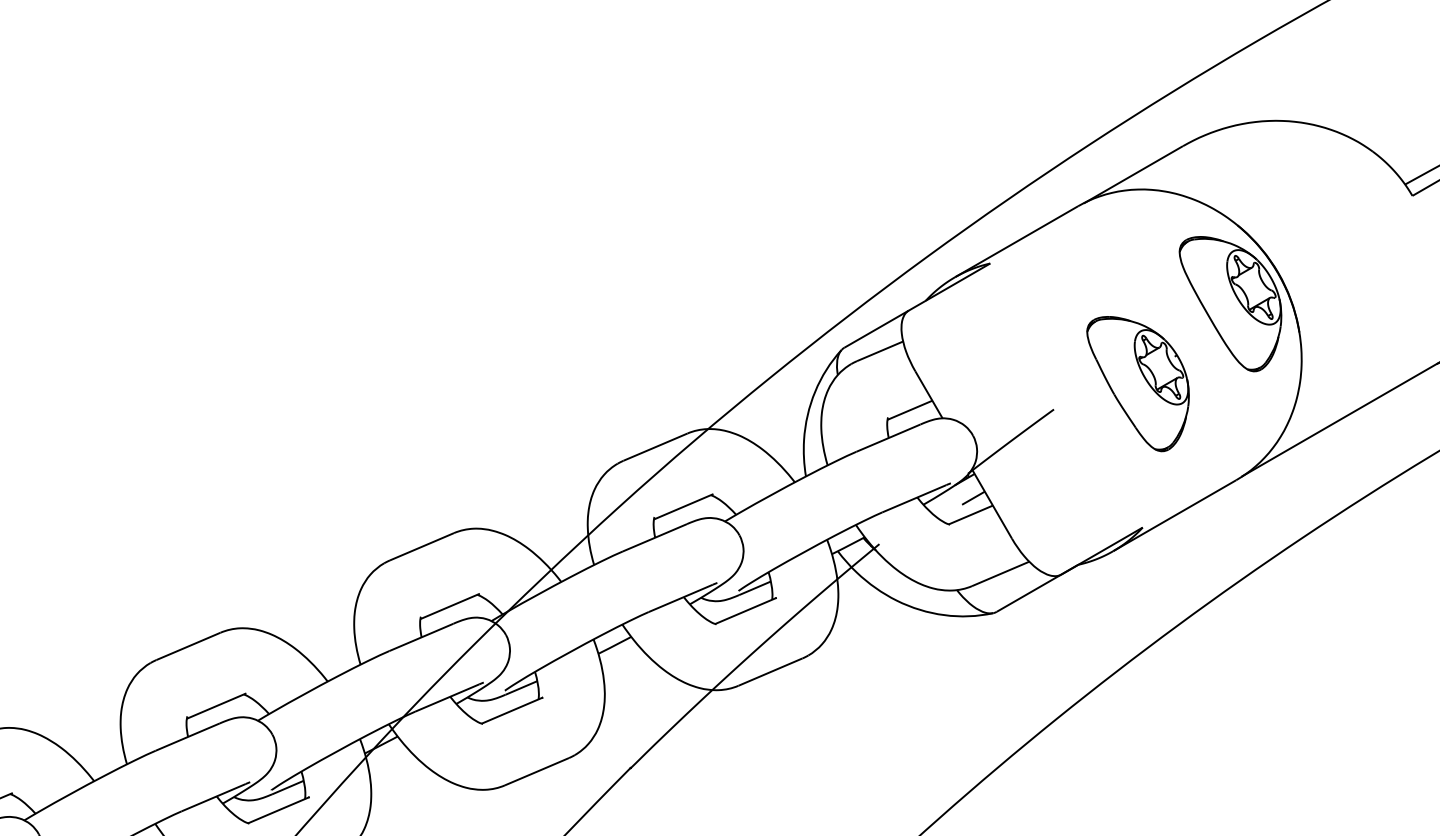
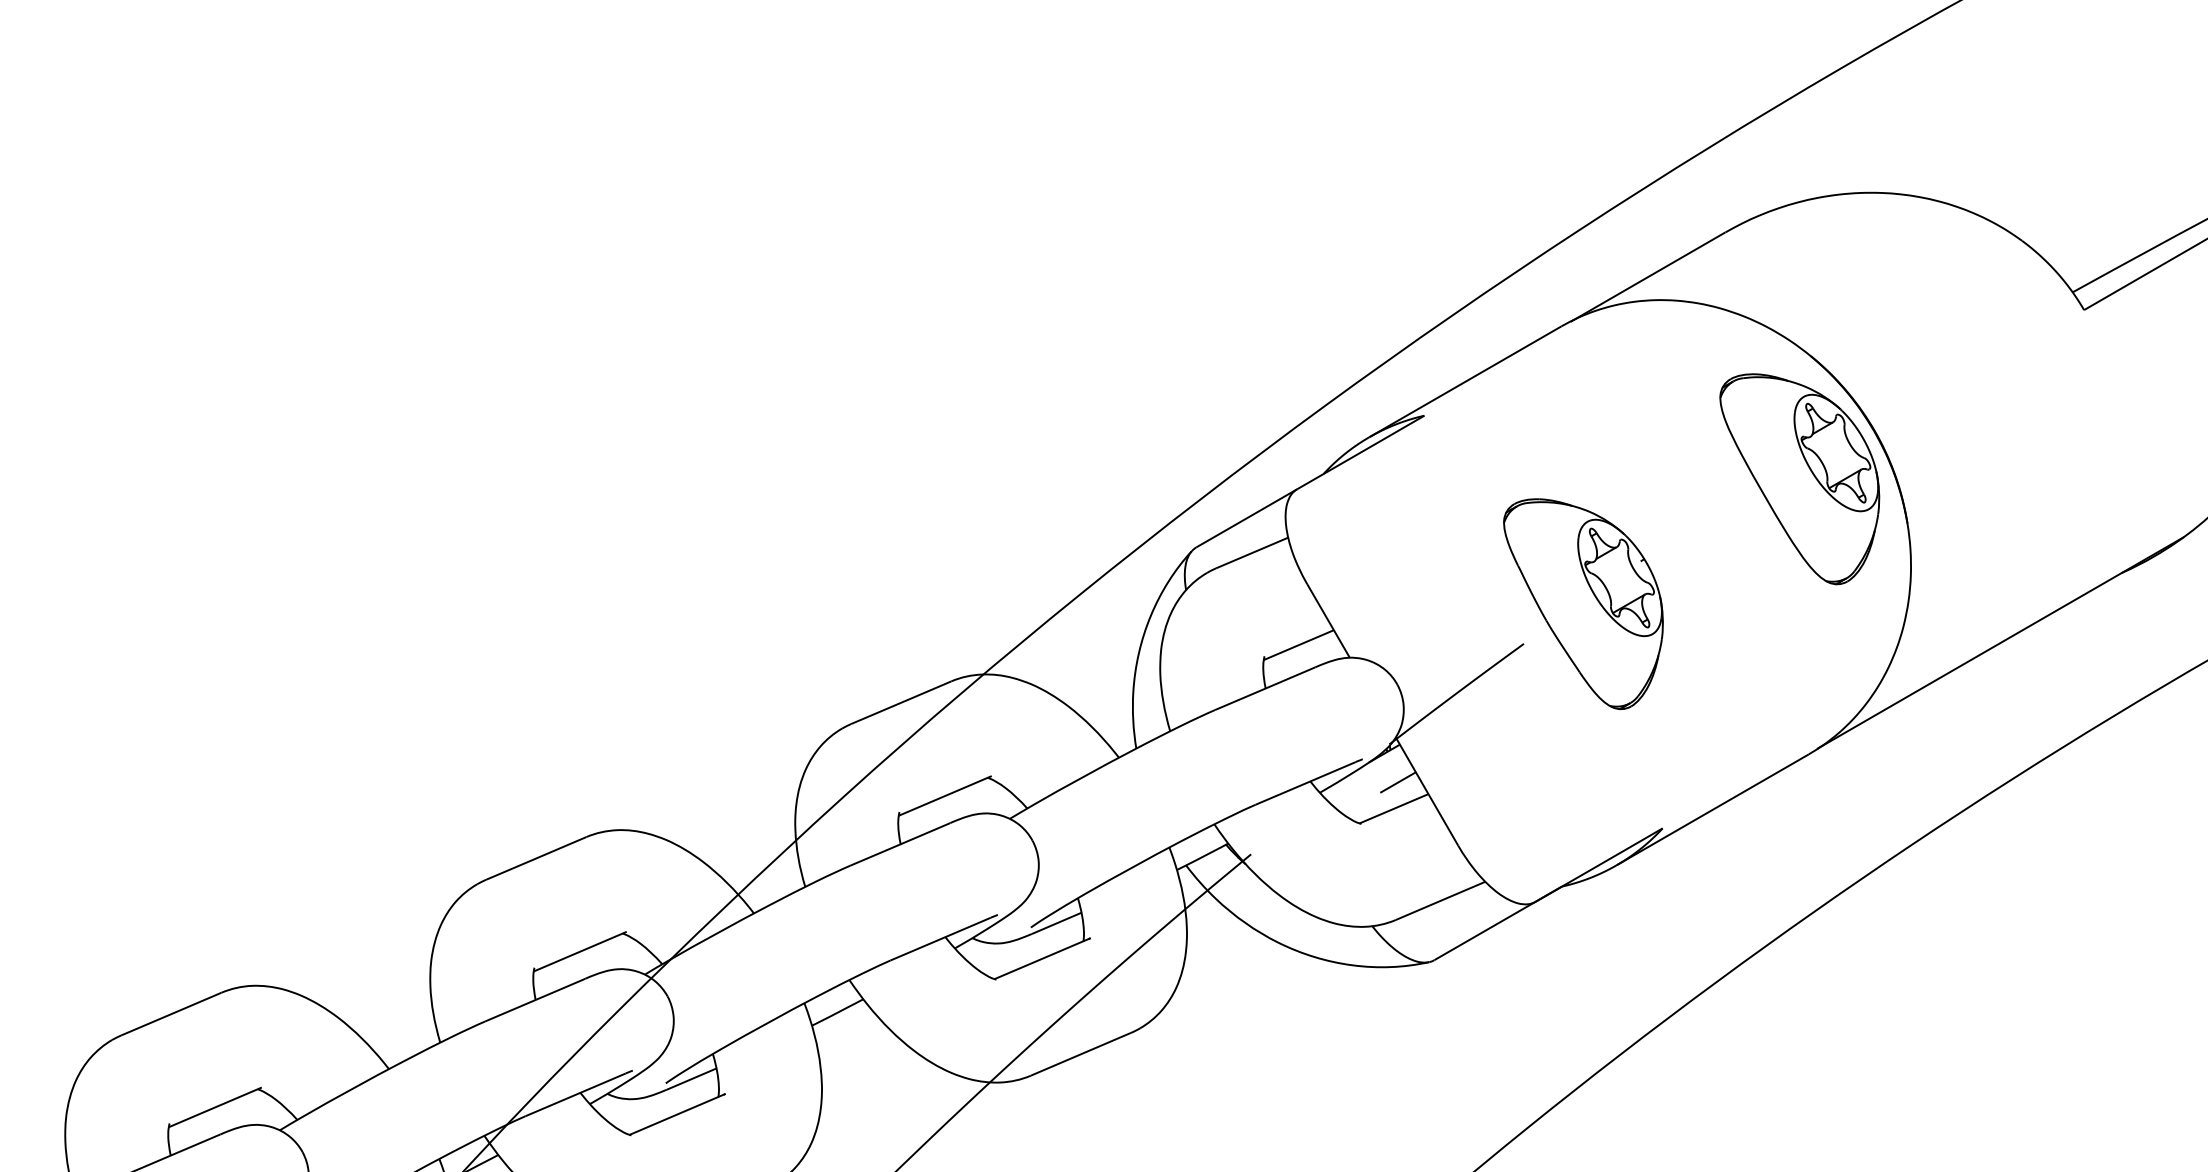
part: (1137, 384) -> (1582, 604), moved

